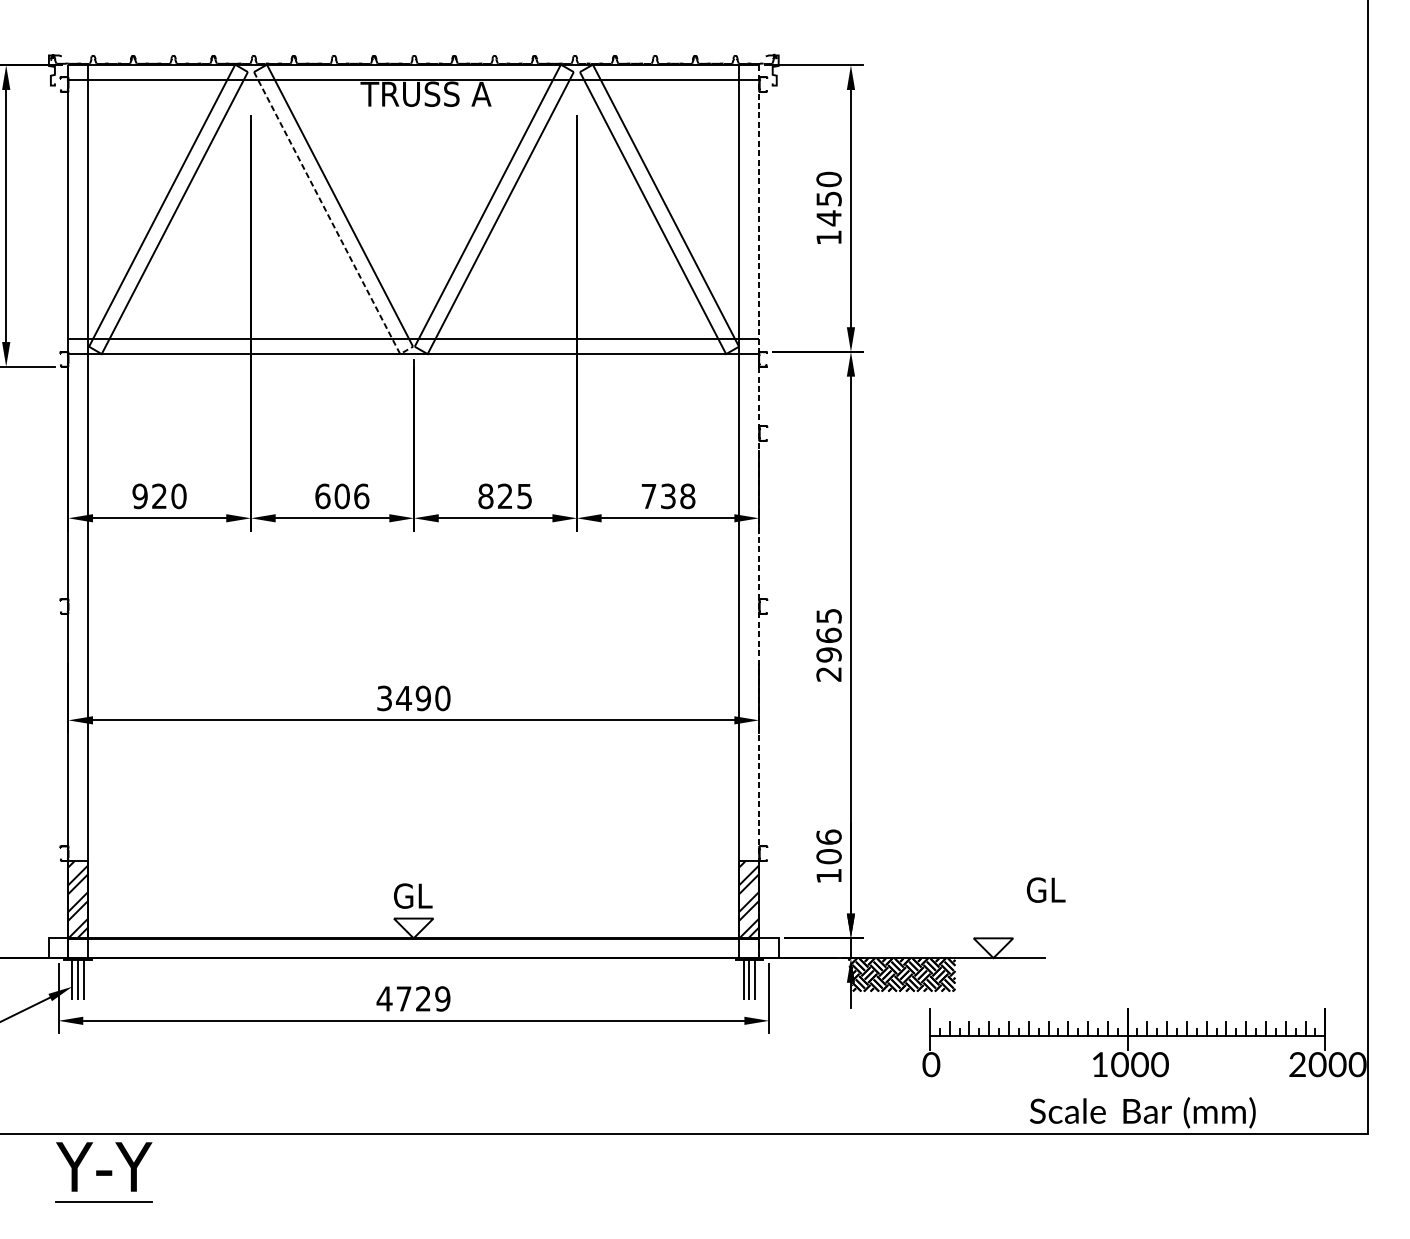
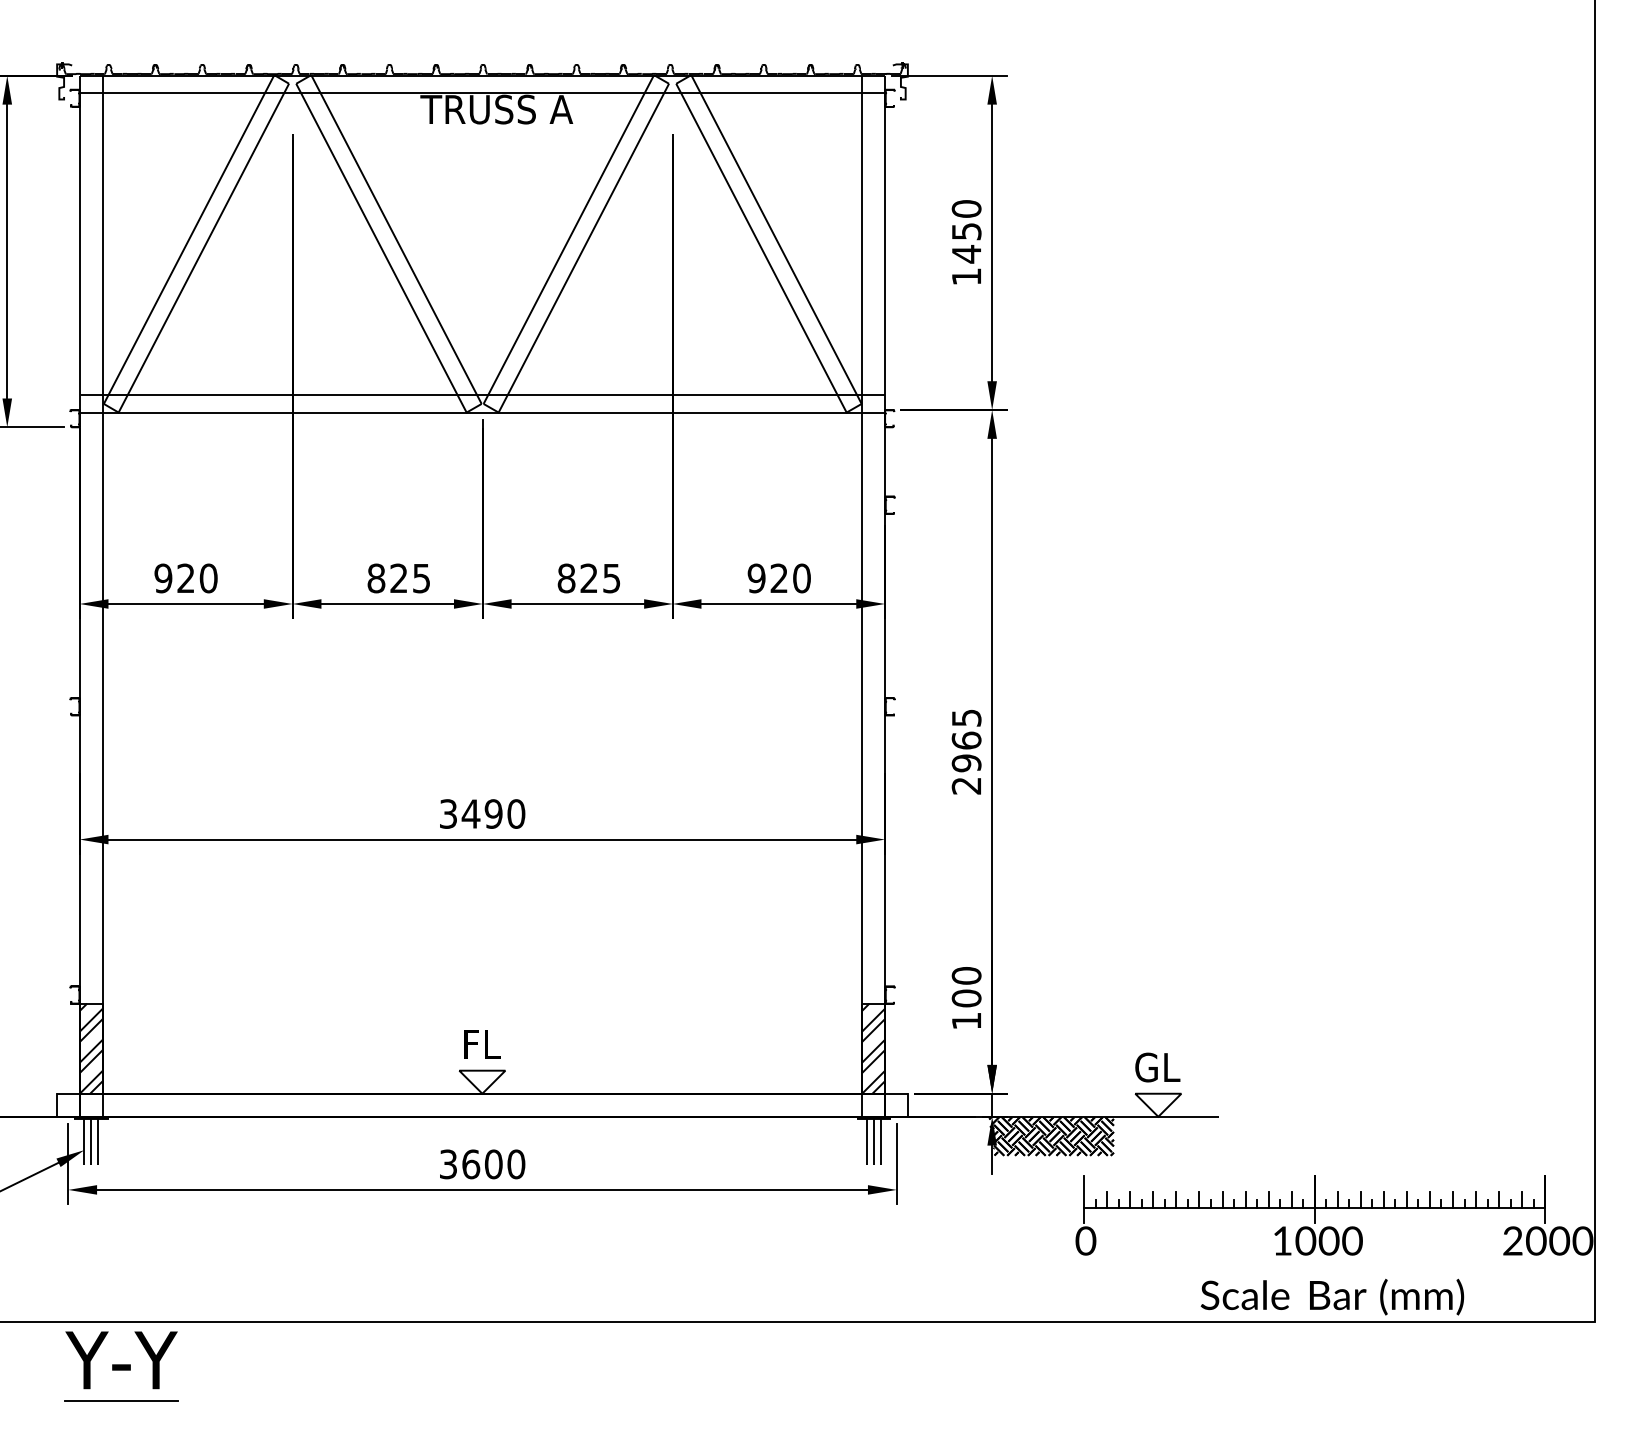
line: (330, 220) -> (385, 256), dashed -> solid
text: (341, 496) -> (398, 578), 606 -> 825
text: (667, 496) -> (778, 578), 738 -> 920
line: (759, 511) -> (885, 595), dashed -> solid
text: (828, 836) -> (966, 975), 106 -> 100
text: (1045, 890) -> (1157, 1067), moved
text: (412, 896) -> (481, 1044), GL -> FL
text: (413, 999) -> (482, 1164), 4729 -> 3600

